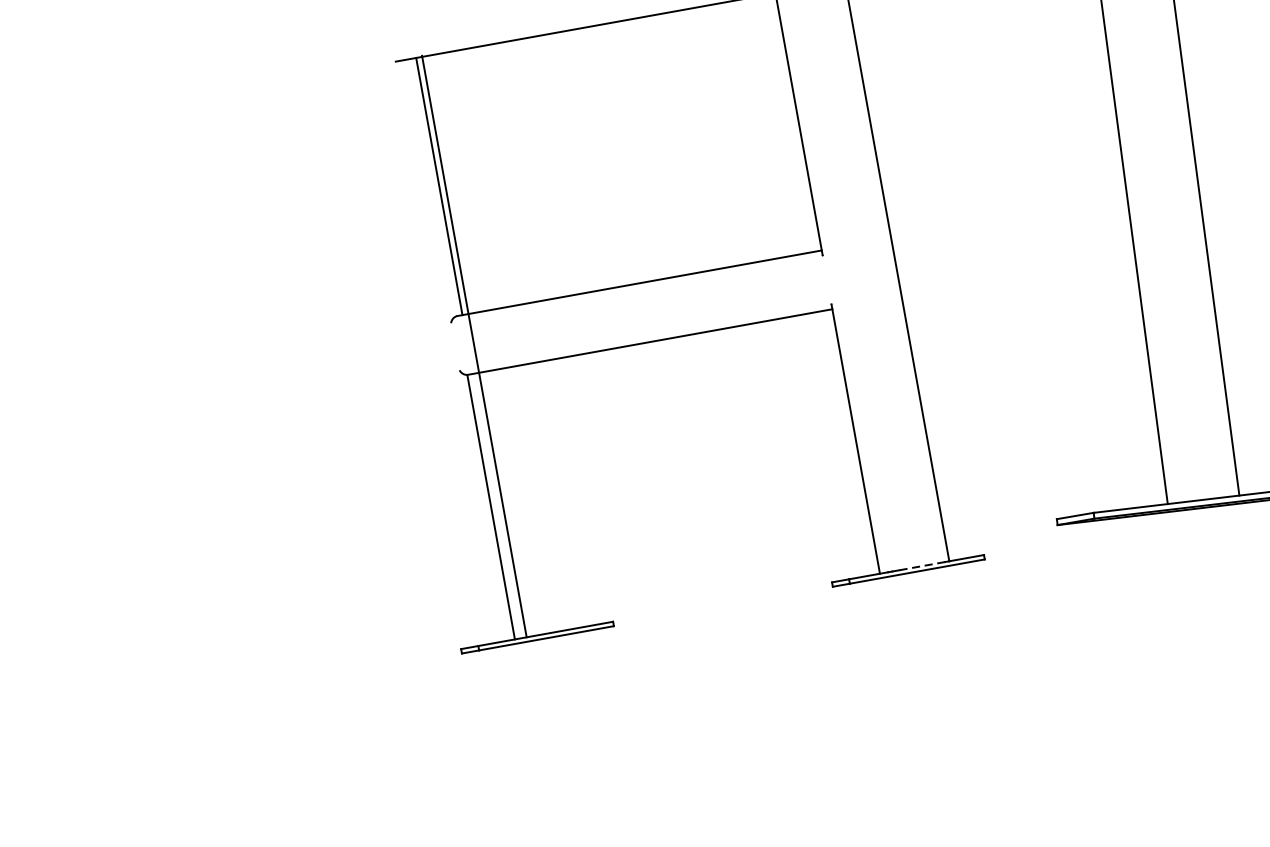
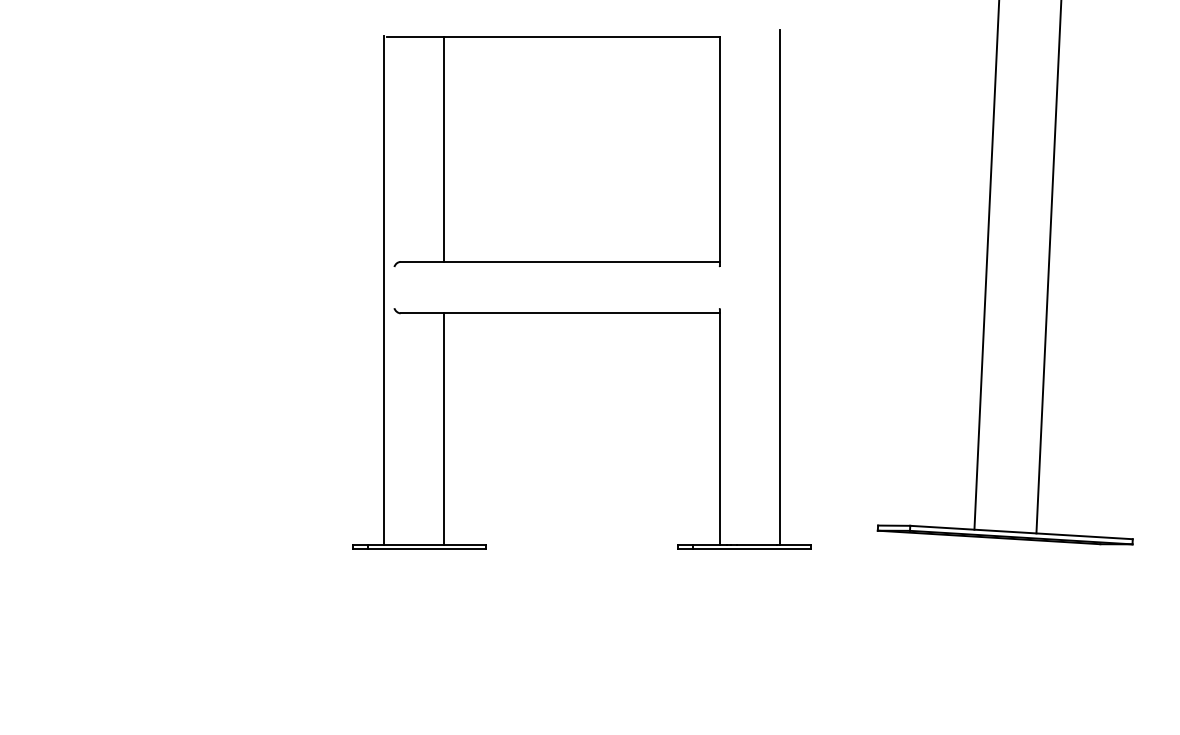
line: (439, 185) -> (444, 148), moved
line: (474, 345) -> (383, 289), moved
line: (491, 506) -> (444, 428), moved
line: (921, 565) -> (756, 544), dashed -> solid

